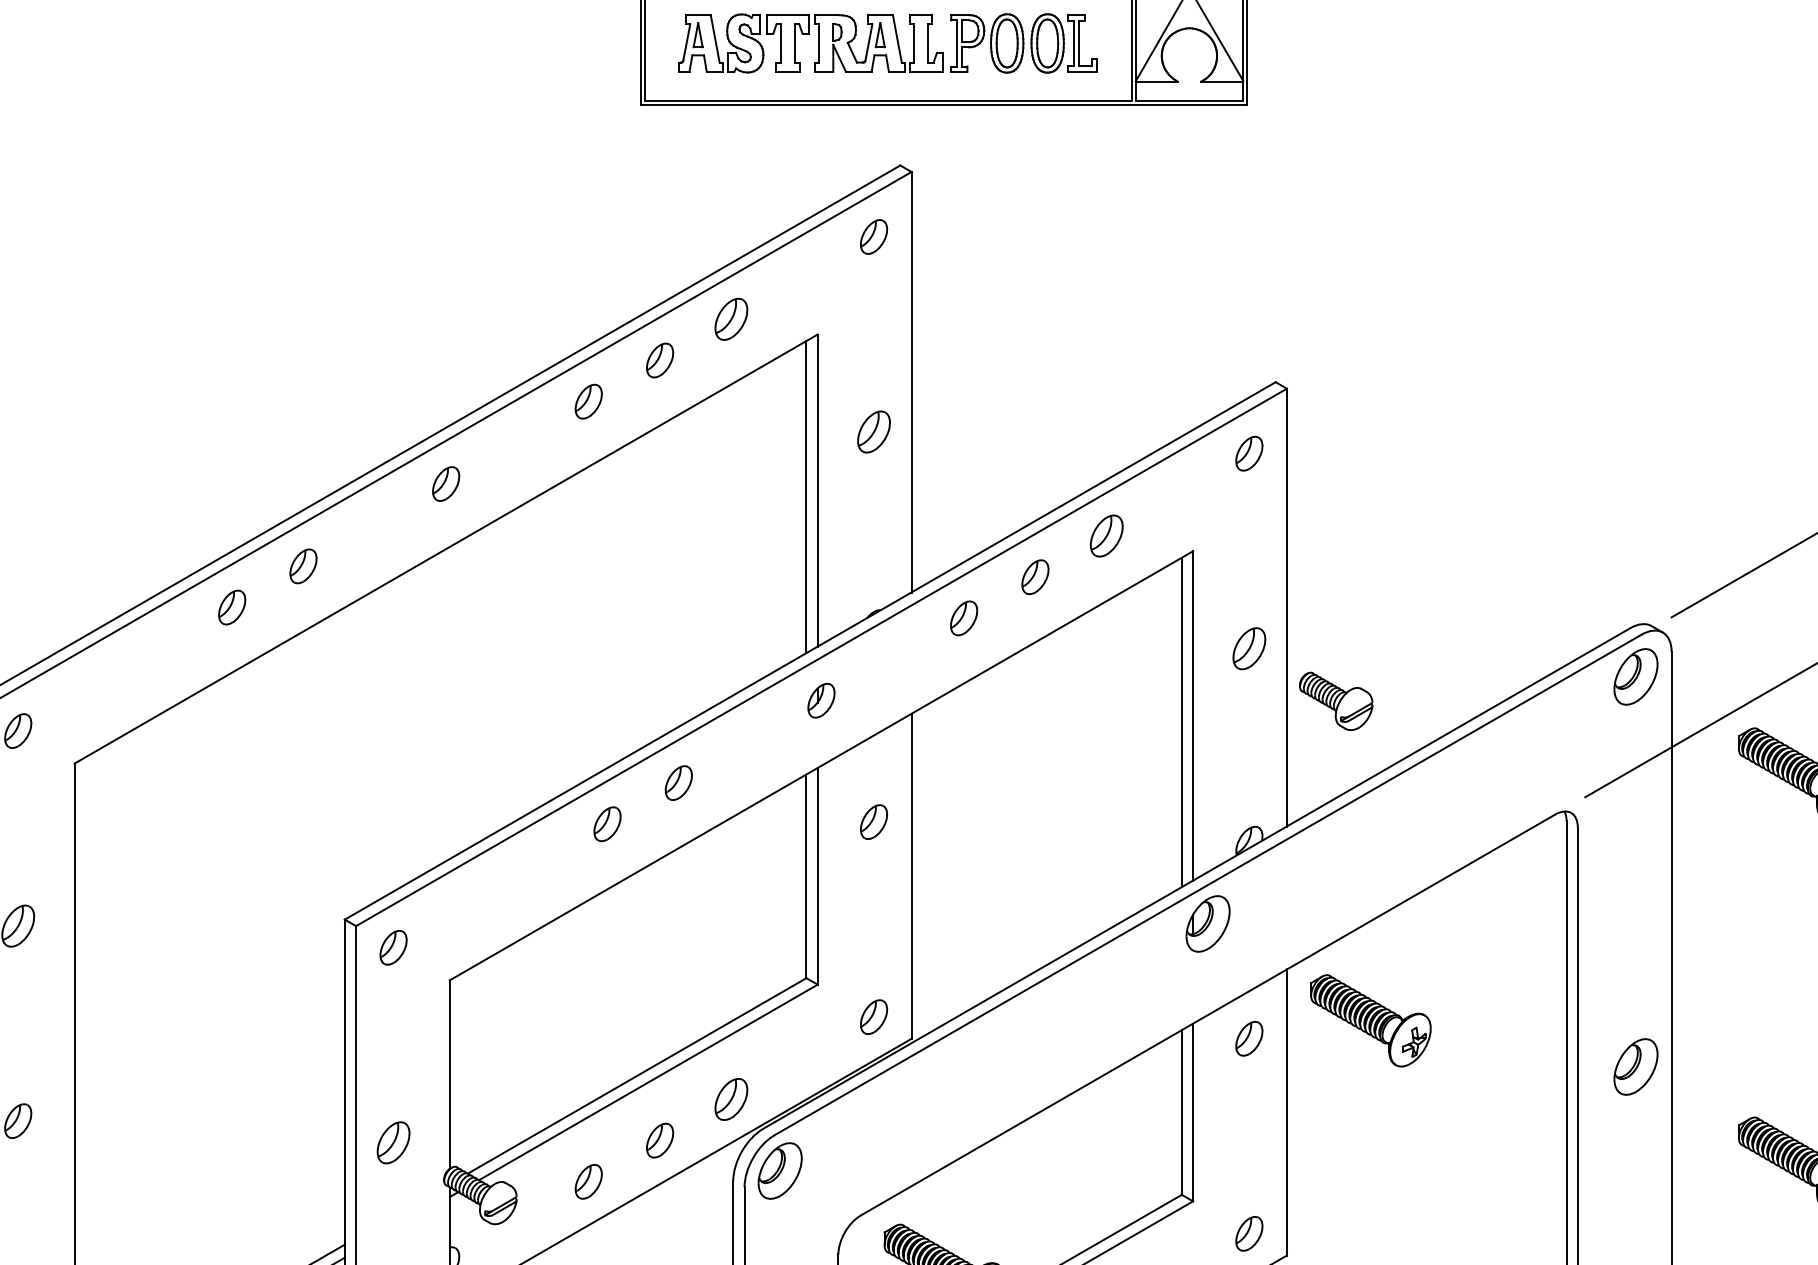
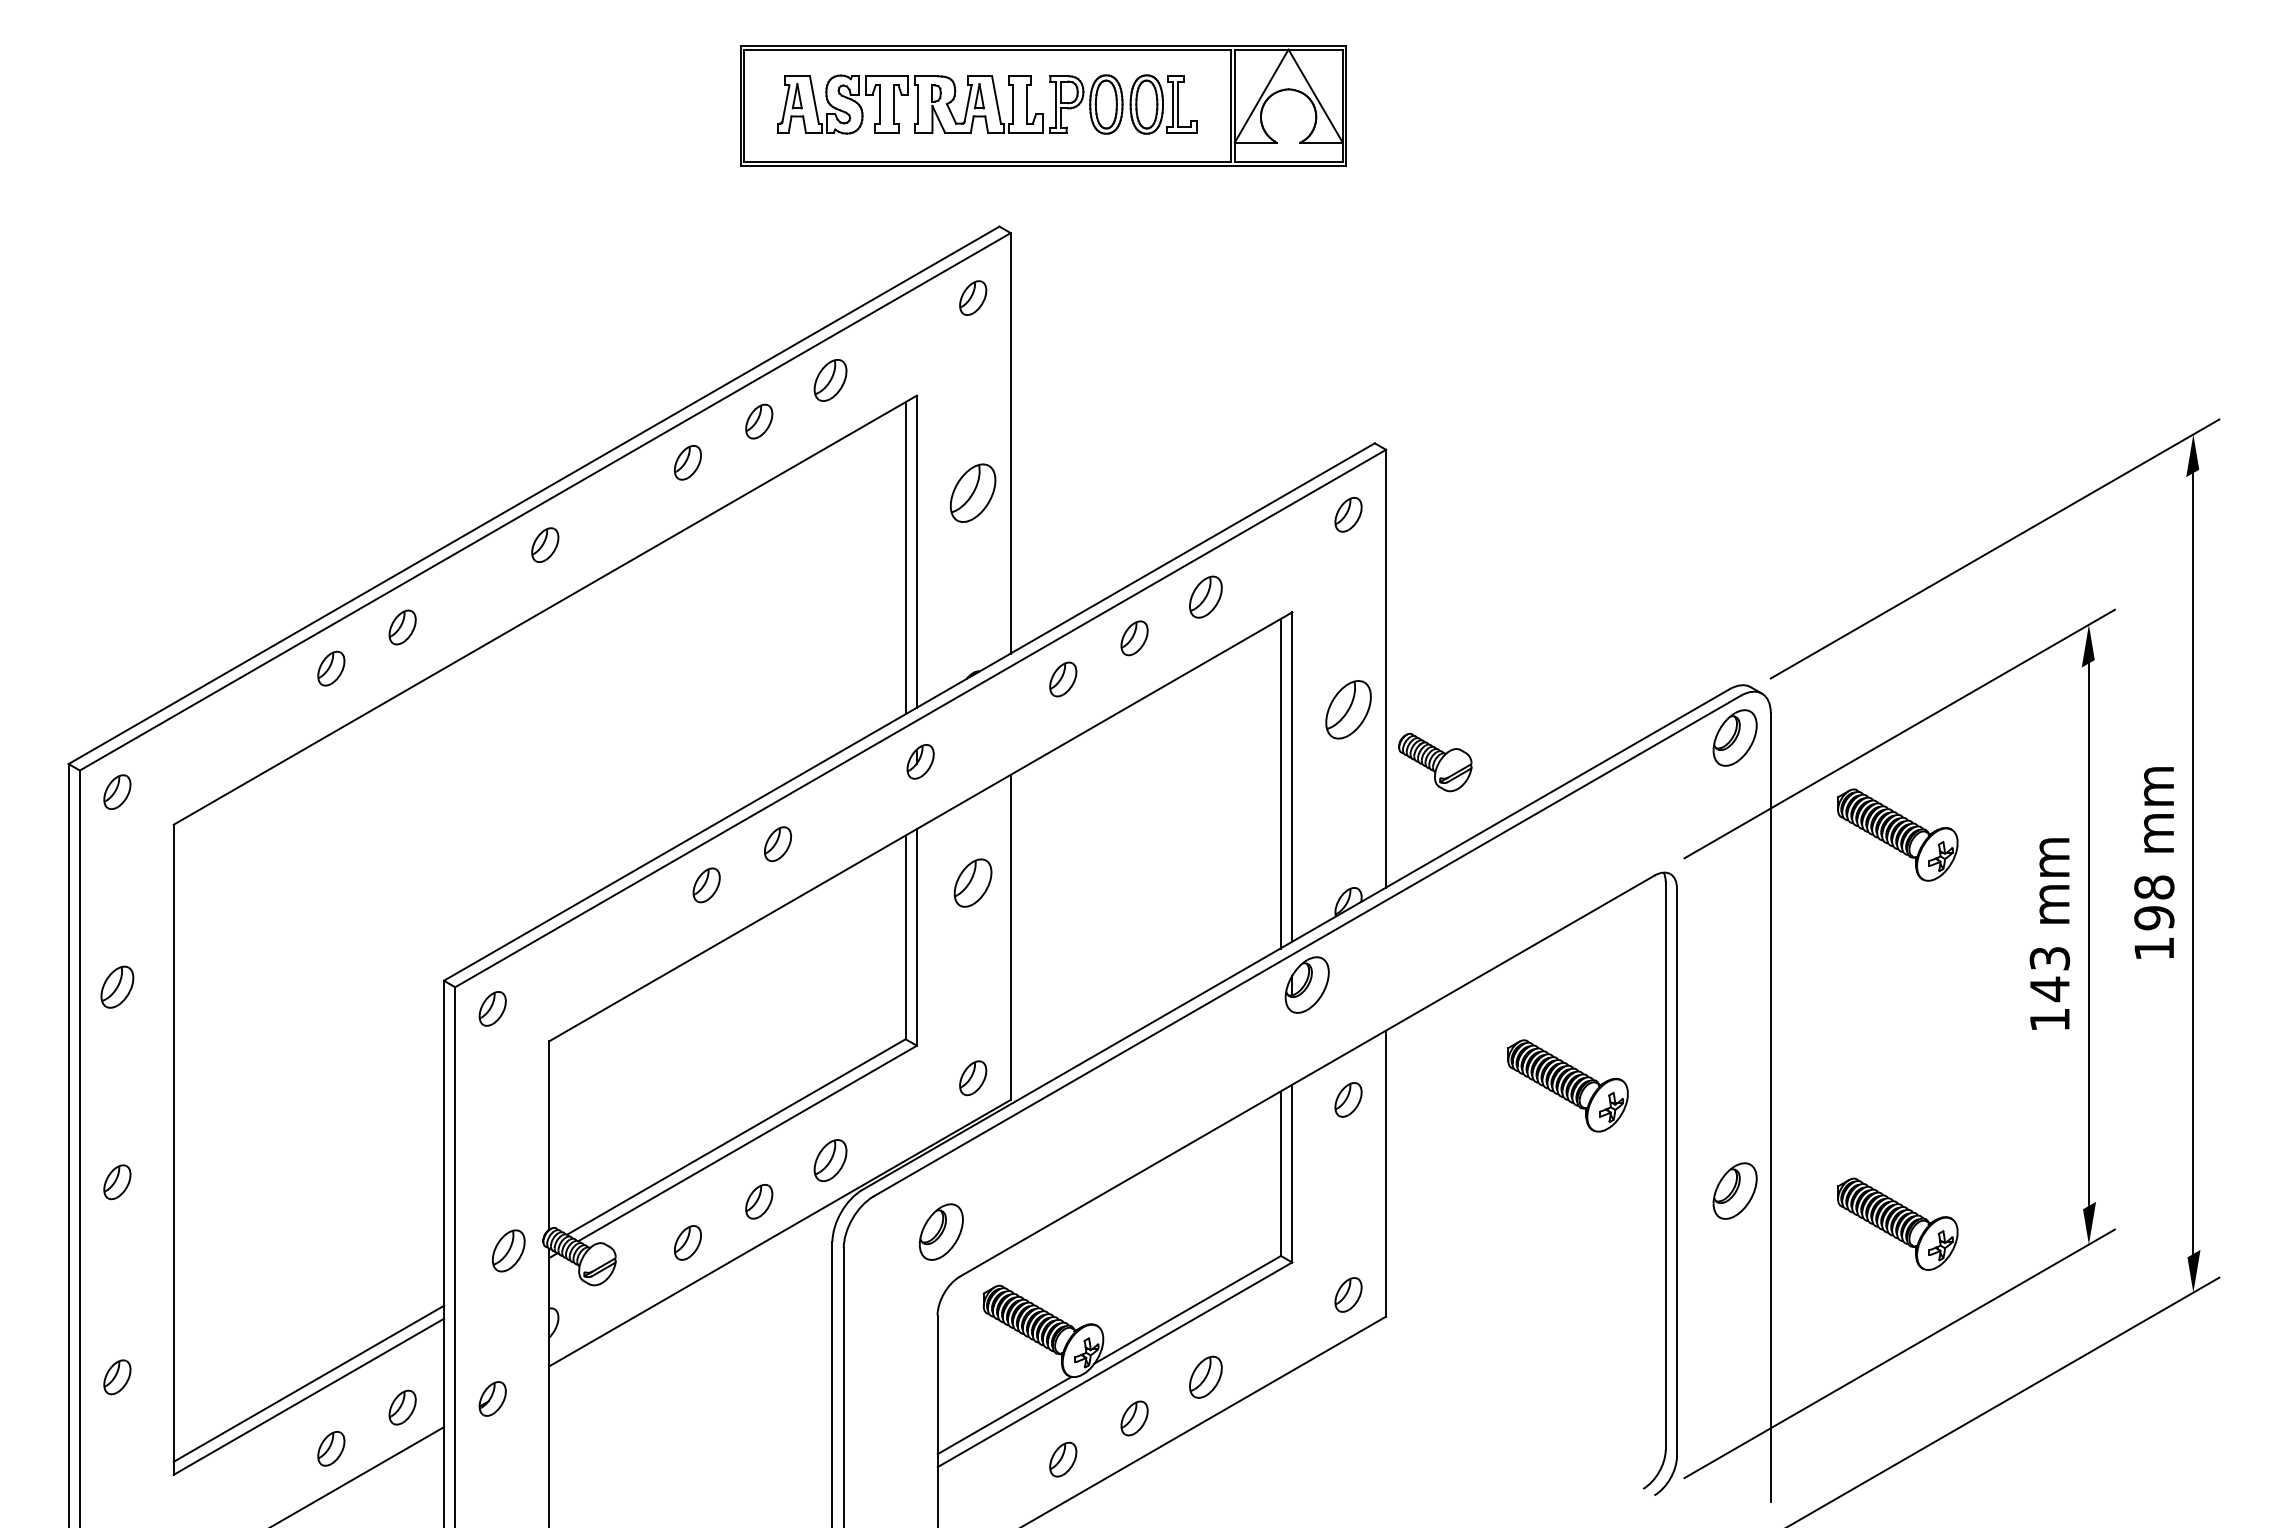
part: (874, 431) -> (973, 492), size x1.4
part: (1249, 648) -> (1348, 709), size x1.4
part: (874, 822) -> (973, 883), size x1.4
part: (1370, 1020) -> (1567, 1085), moved
part: (1635, 1066) -> (1734, 1190), moved
part: (393, 1142) -> (508, 1250), moved
part: (779, 1170) -> (940, 1231), moved

